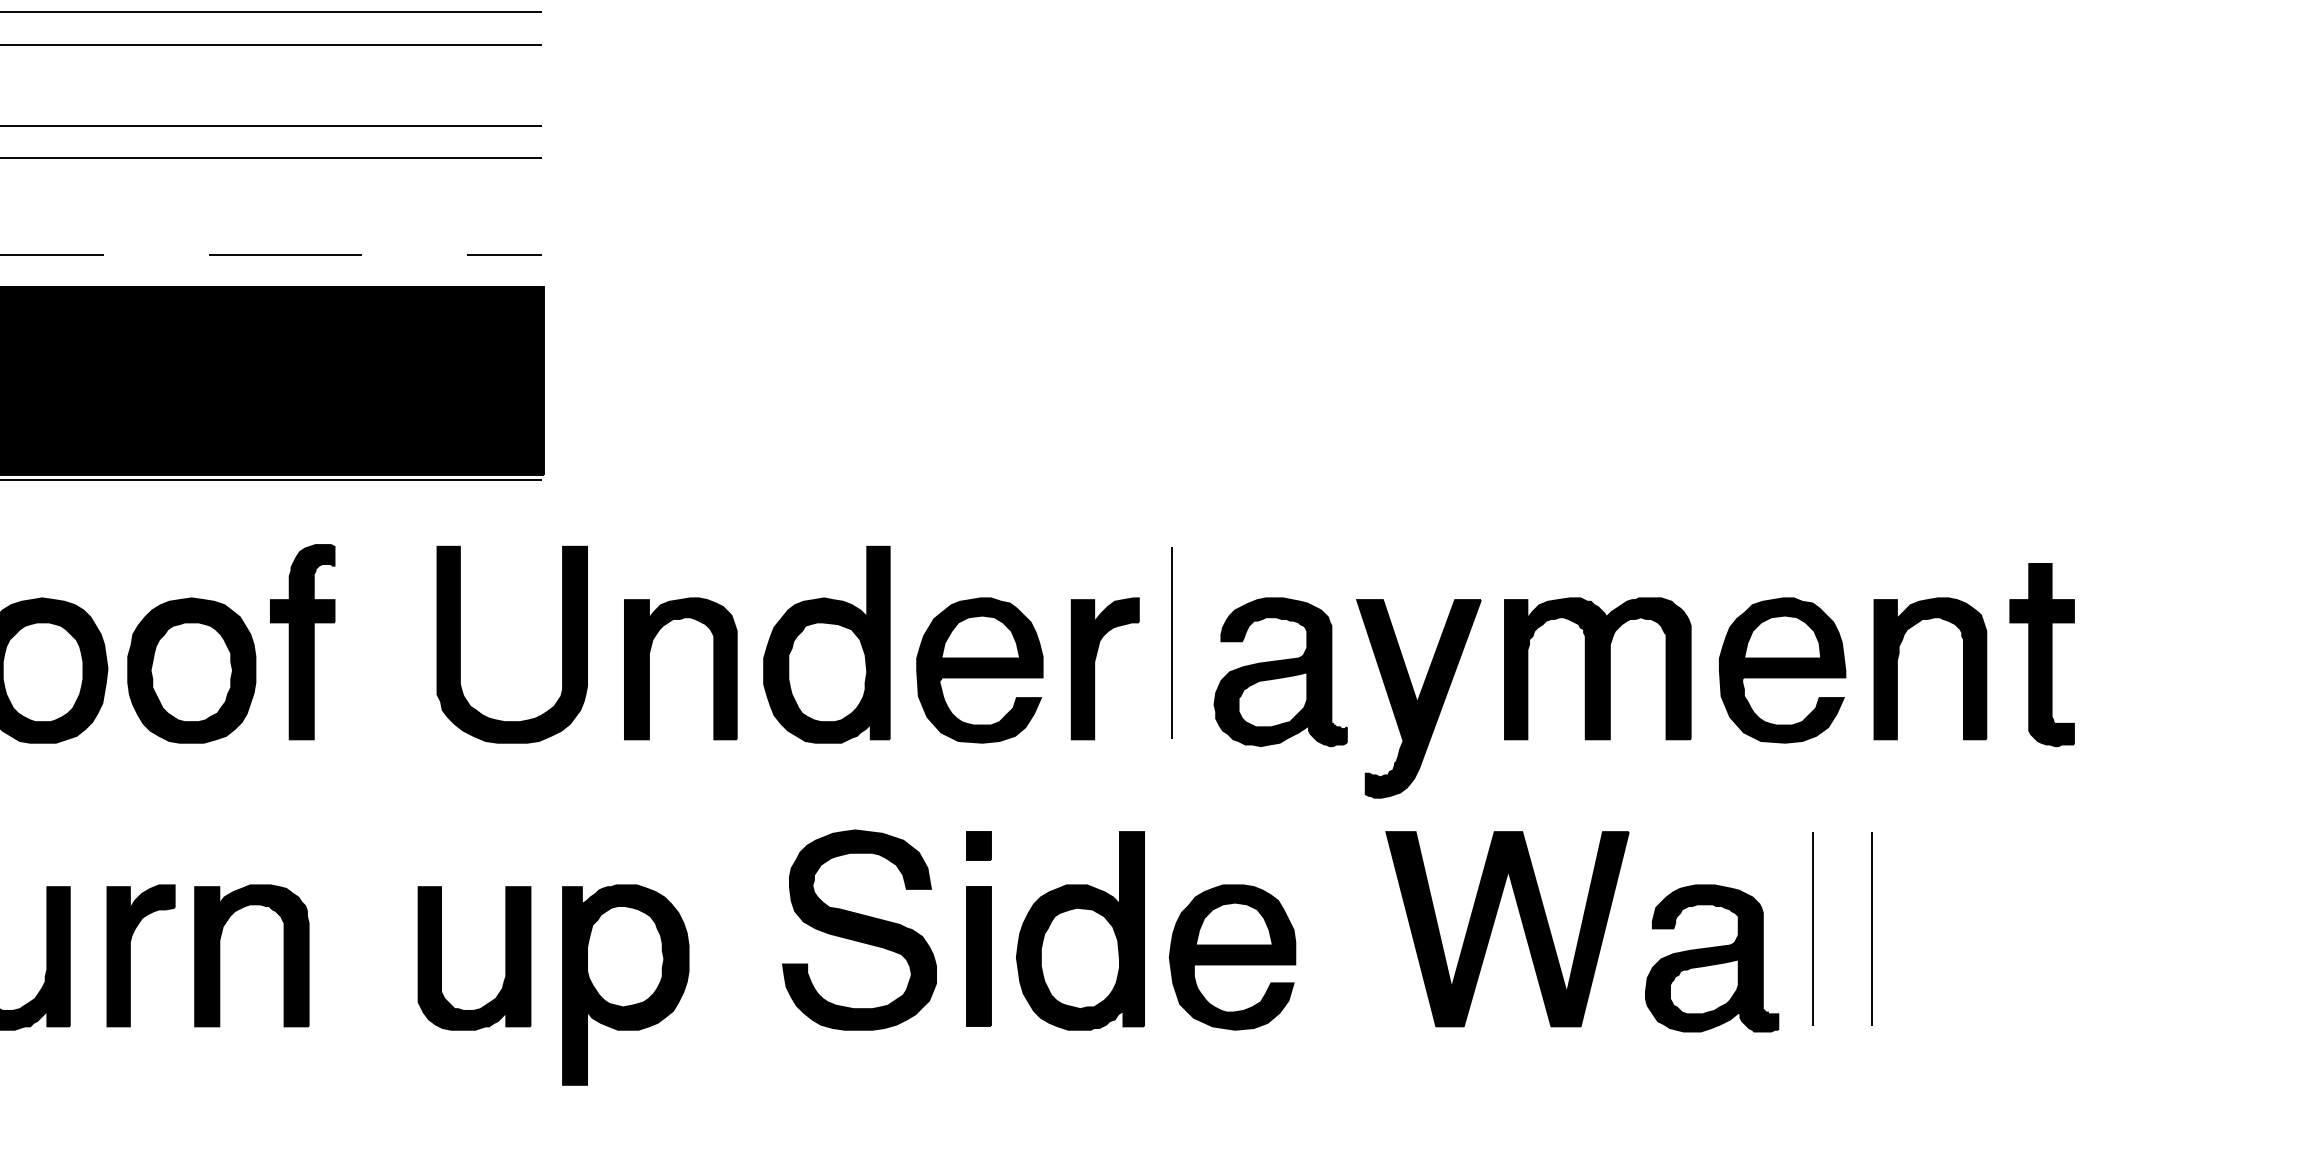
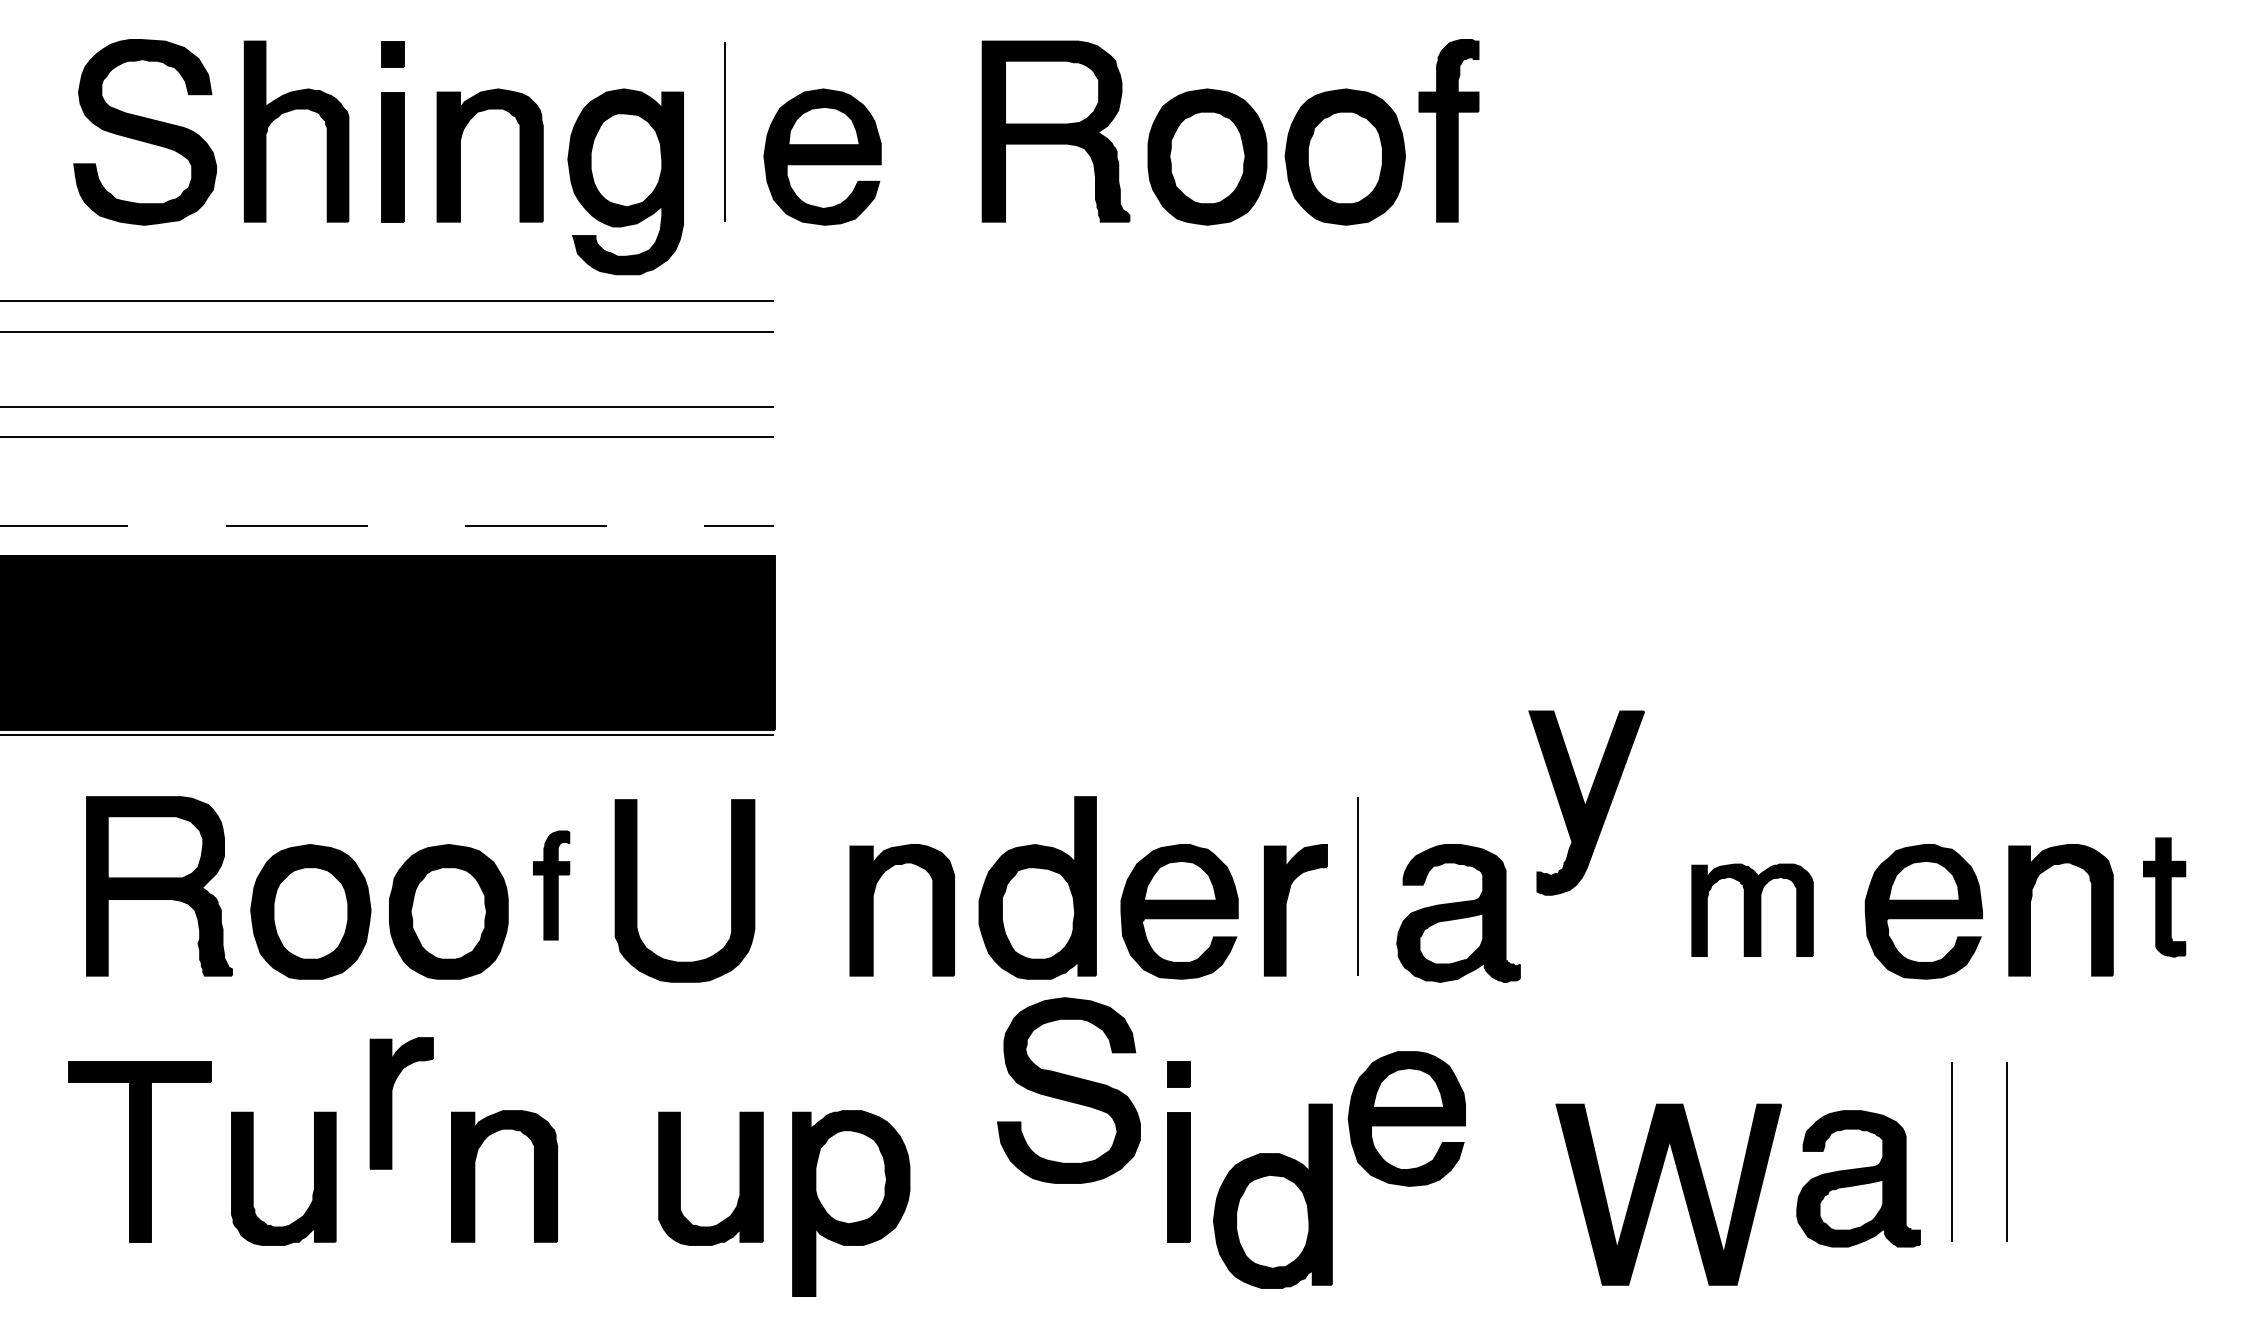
part: (302, 642) -> (551, 885), size x0.6
part: (461, 644) -> (637, 890), moved
part: (2041, 655) -> (2164, 897), size x0.7
part: (1597, 669) -> (1752, 910), size x0.7
part: (1418, 698) -> (1586, 802), moved
part: (1494, 924) -> (1656, 1190), moved
part: (858, 930) -> (1068, 1090), moved
part: (1080, 930) -> (1272, 1195), moved
part: (131, 955) -> (392, 1103), moved
part: (1232, 957) -> (1406, 1118), moved

